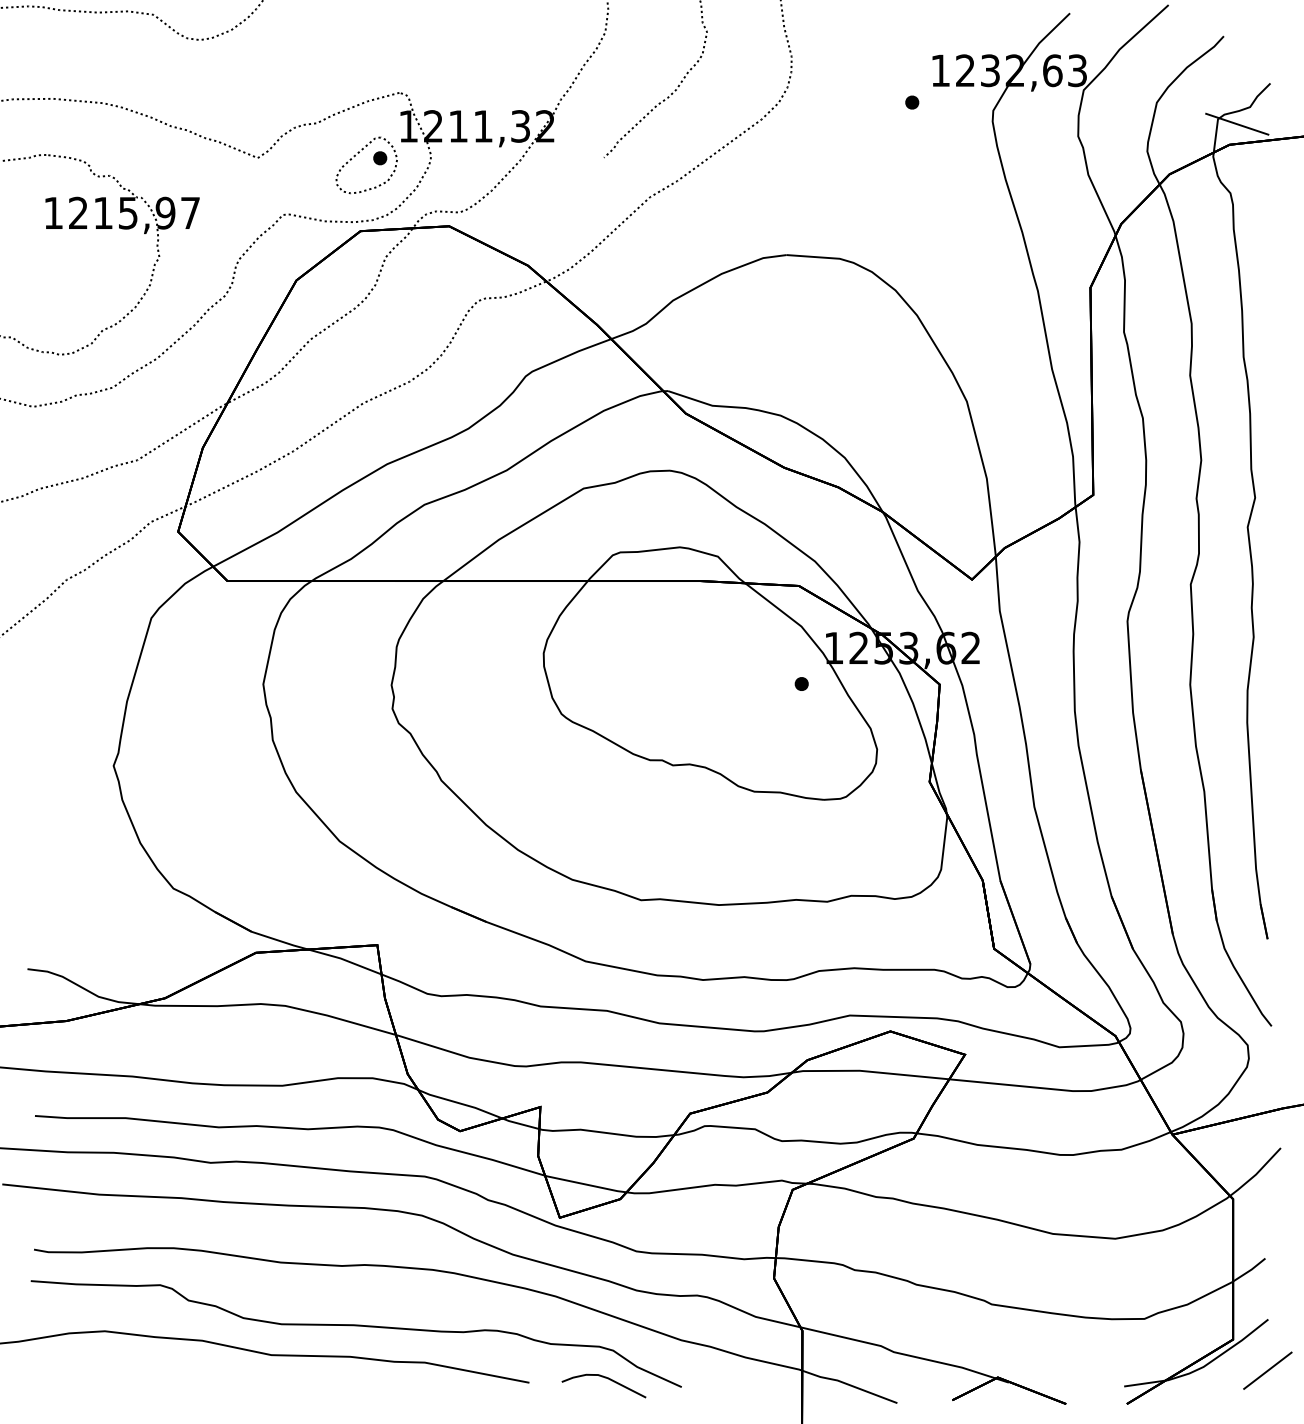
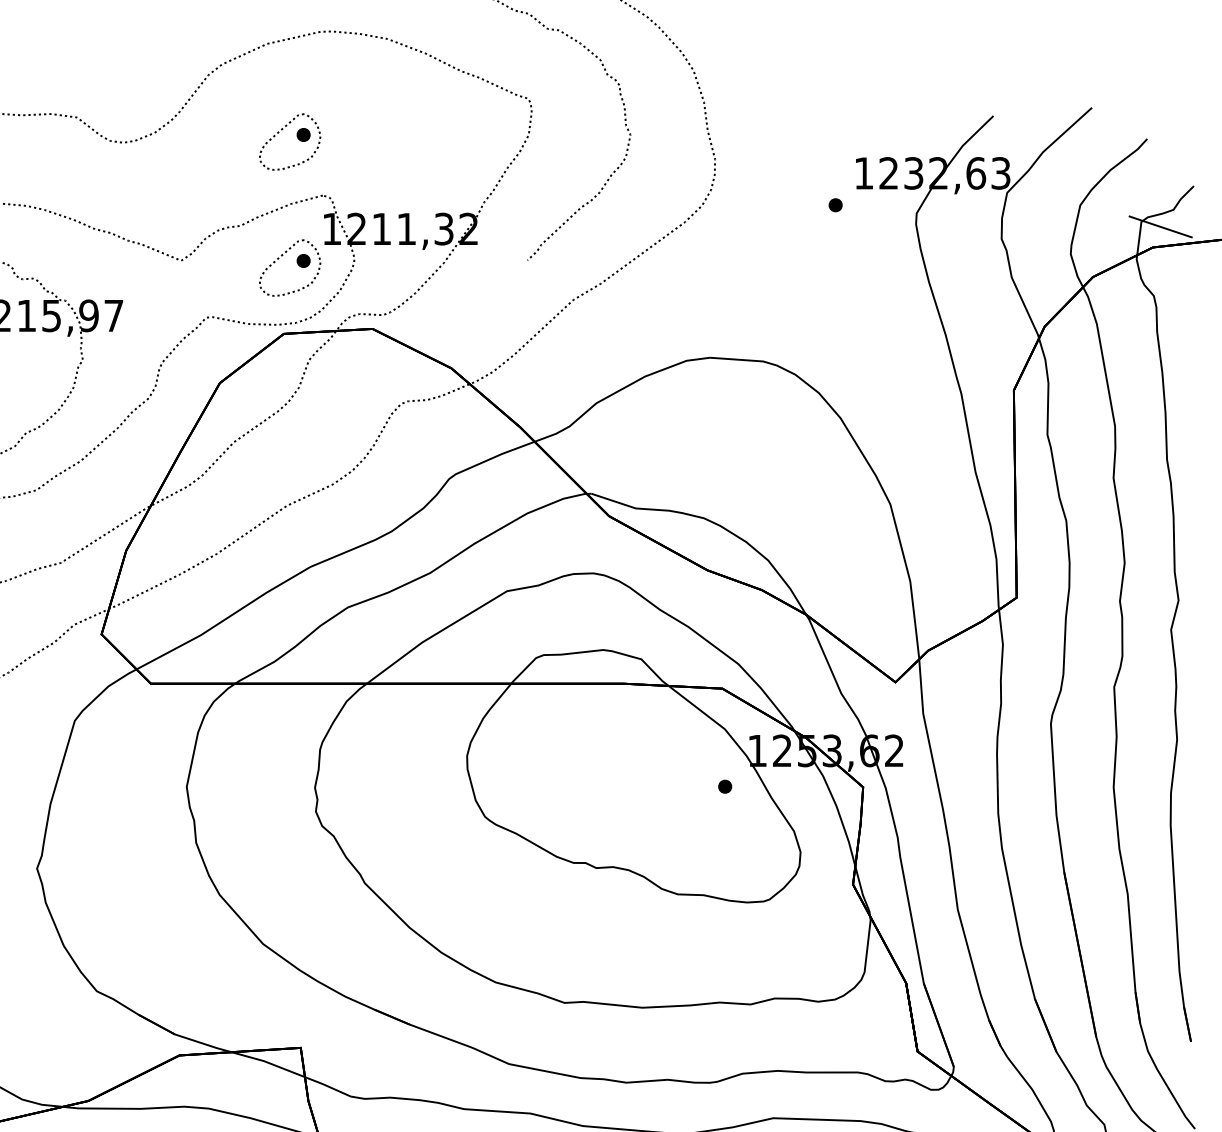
part: (374, 36) -> (297, 139), added

